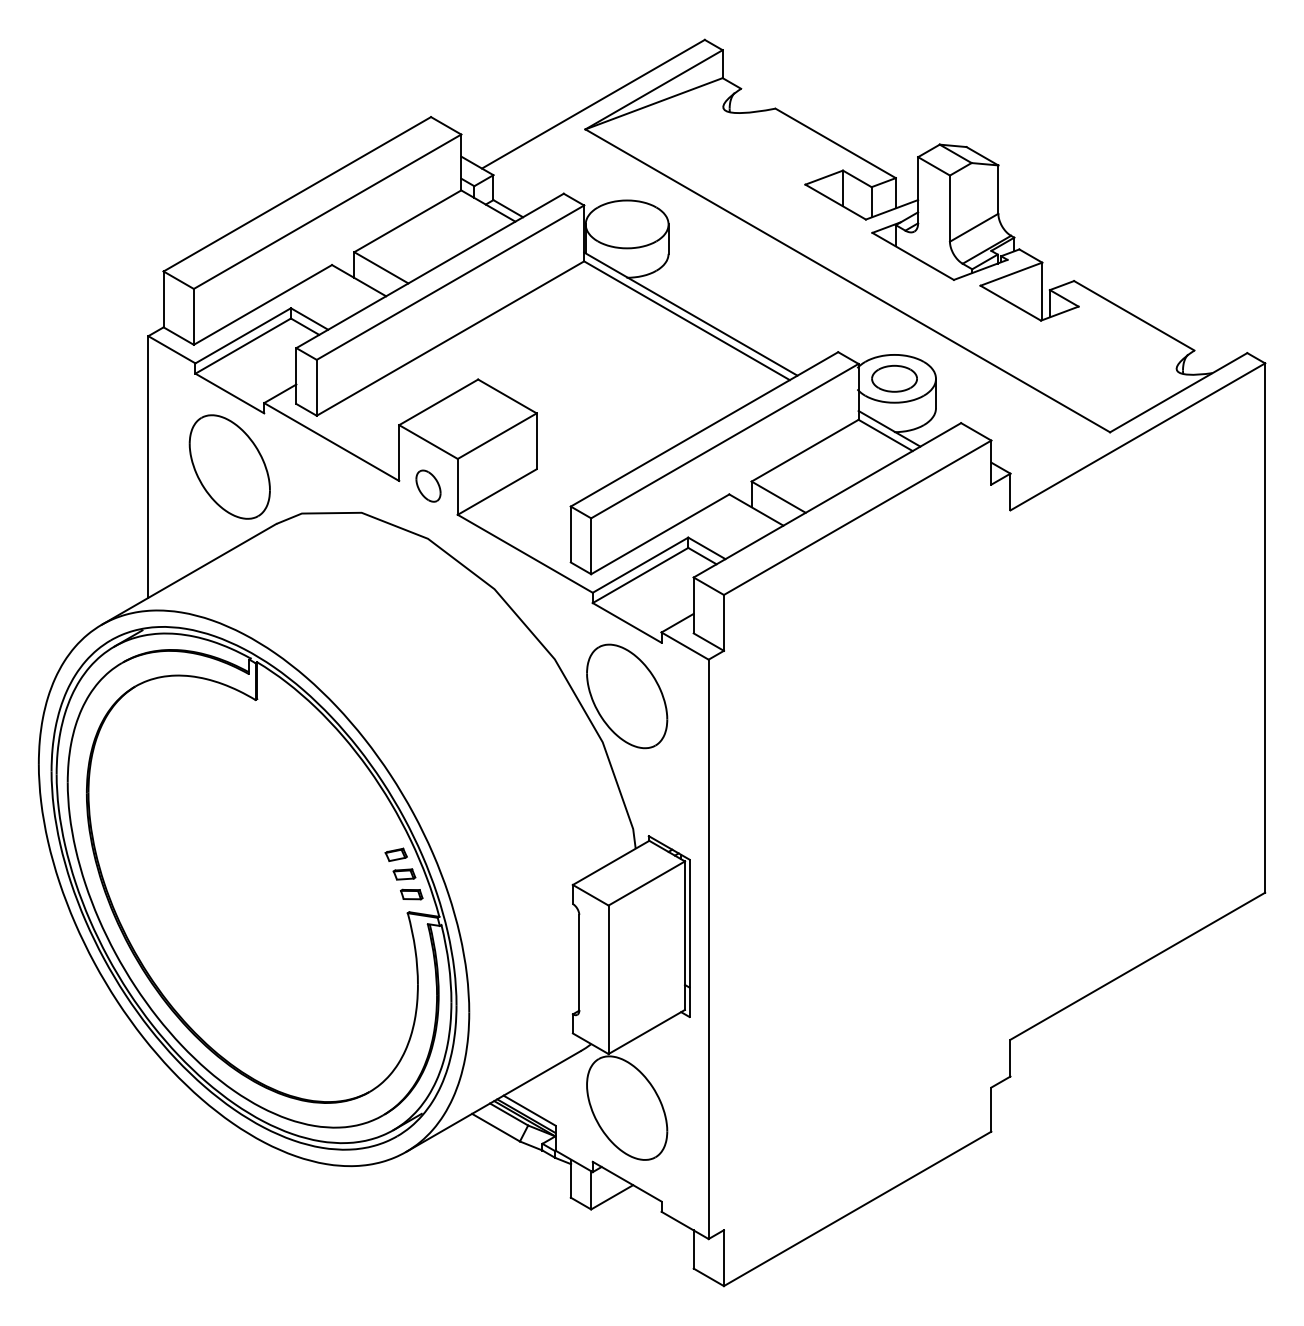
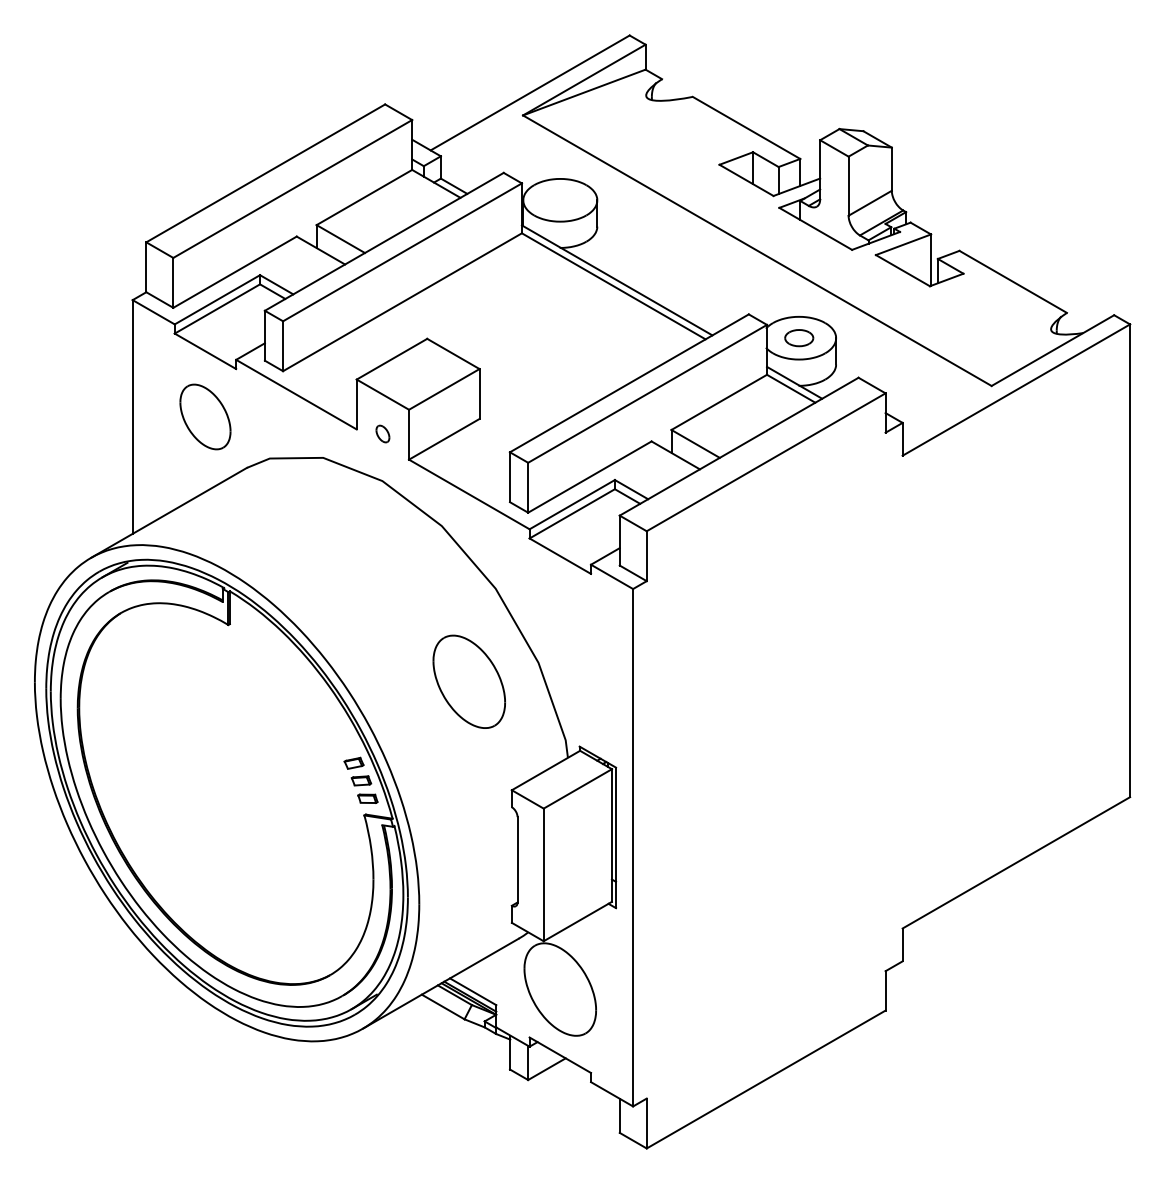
part: (894, 378) -> (799, 337), size x0.7
part: (229, 466) -> (205, 416), size x0.7
part: (428, 485) -> (382, 433), size x0.6
part: (626, 696) -> (468, 681), moved

